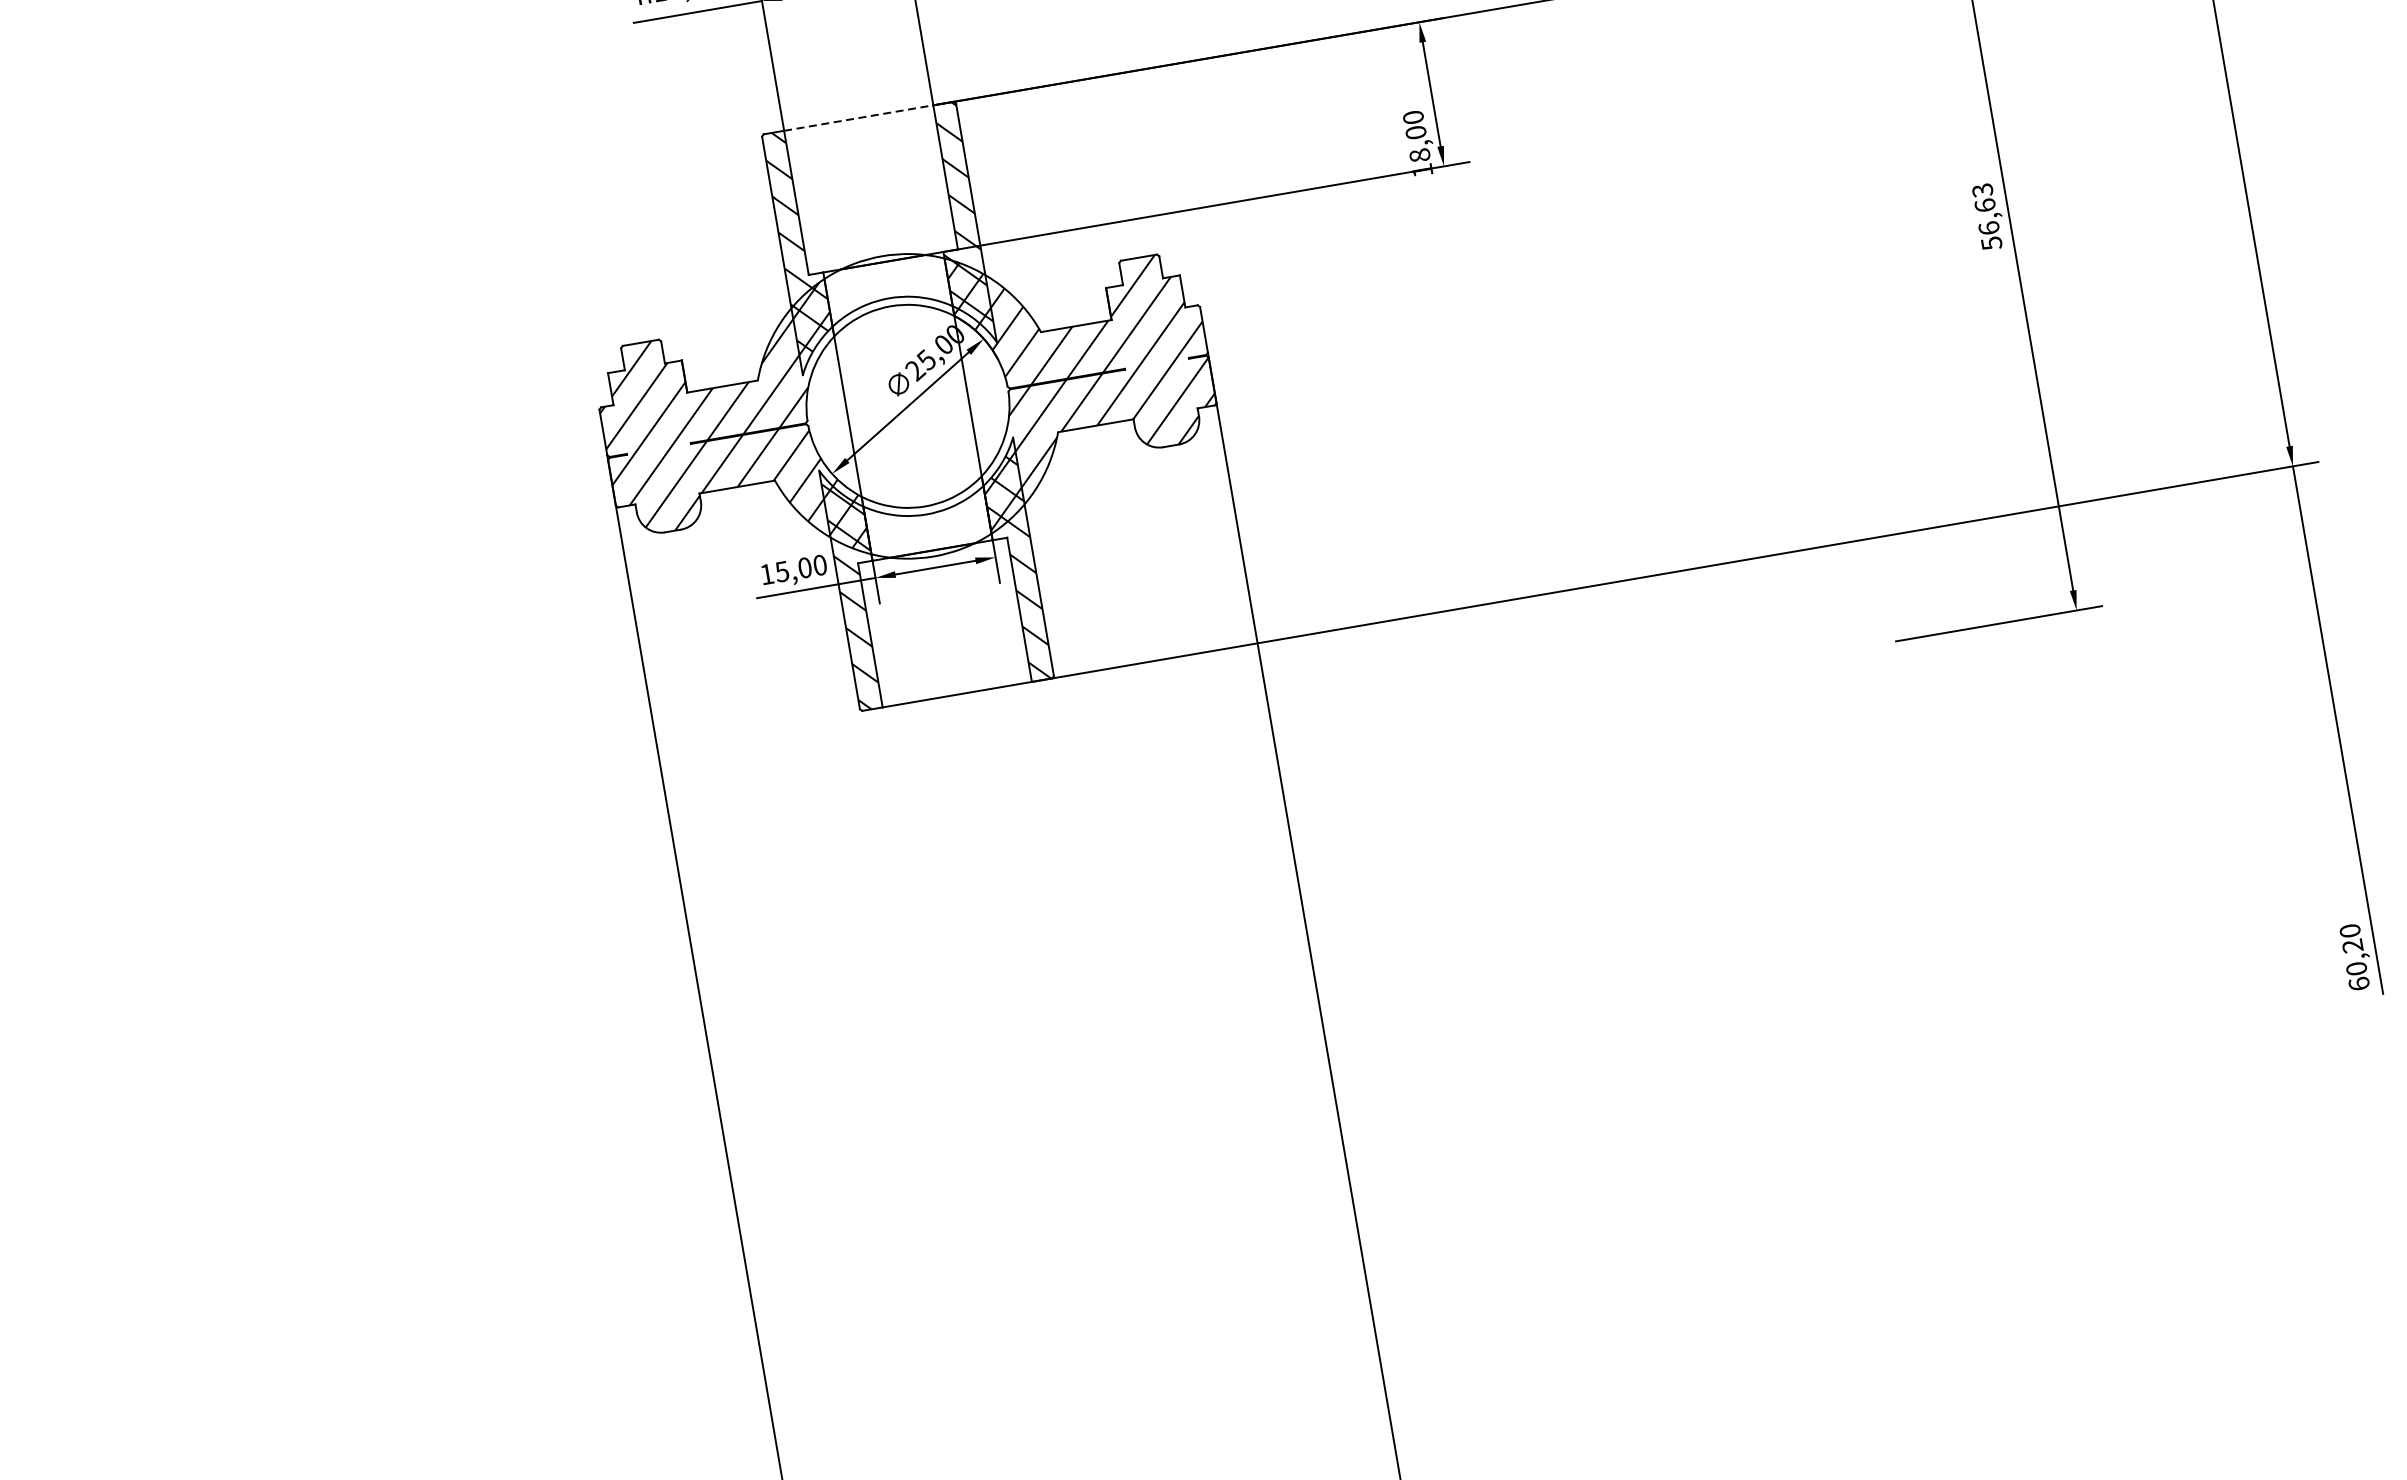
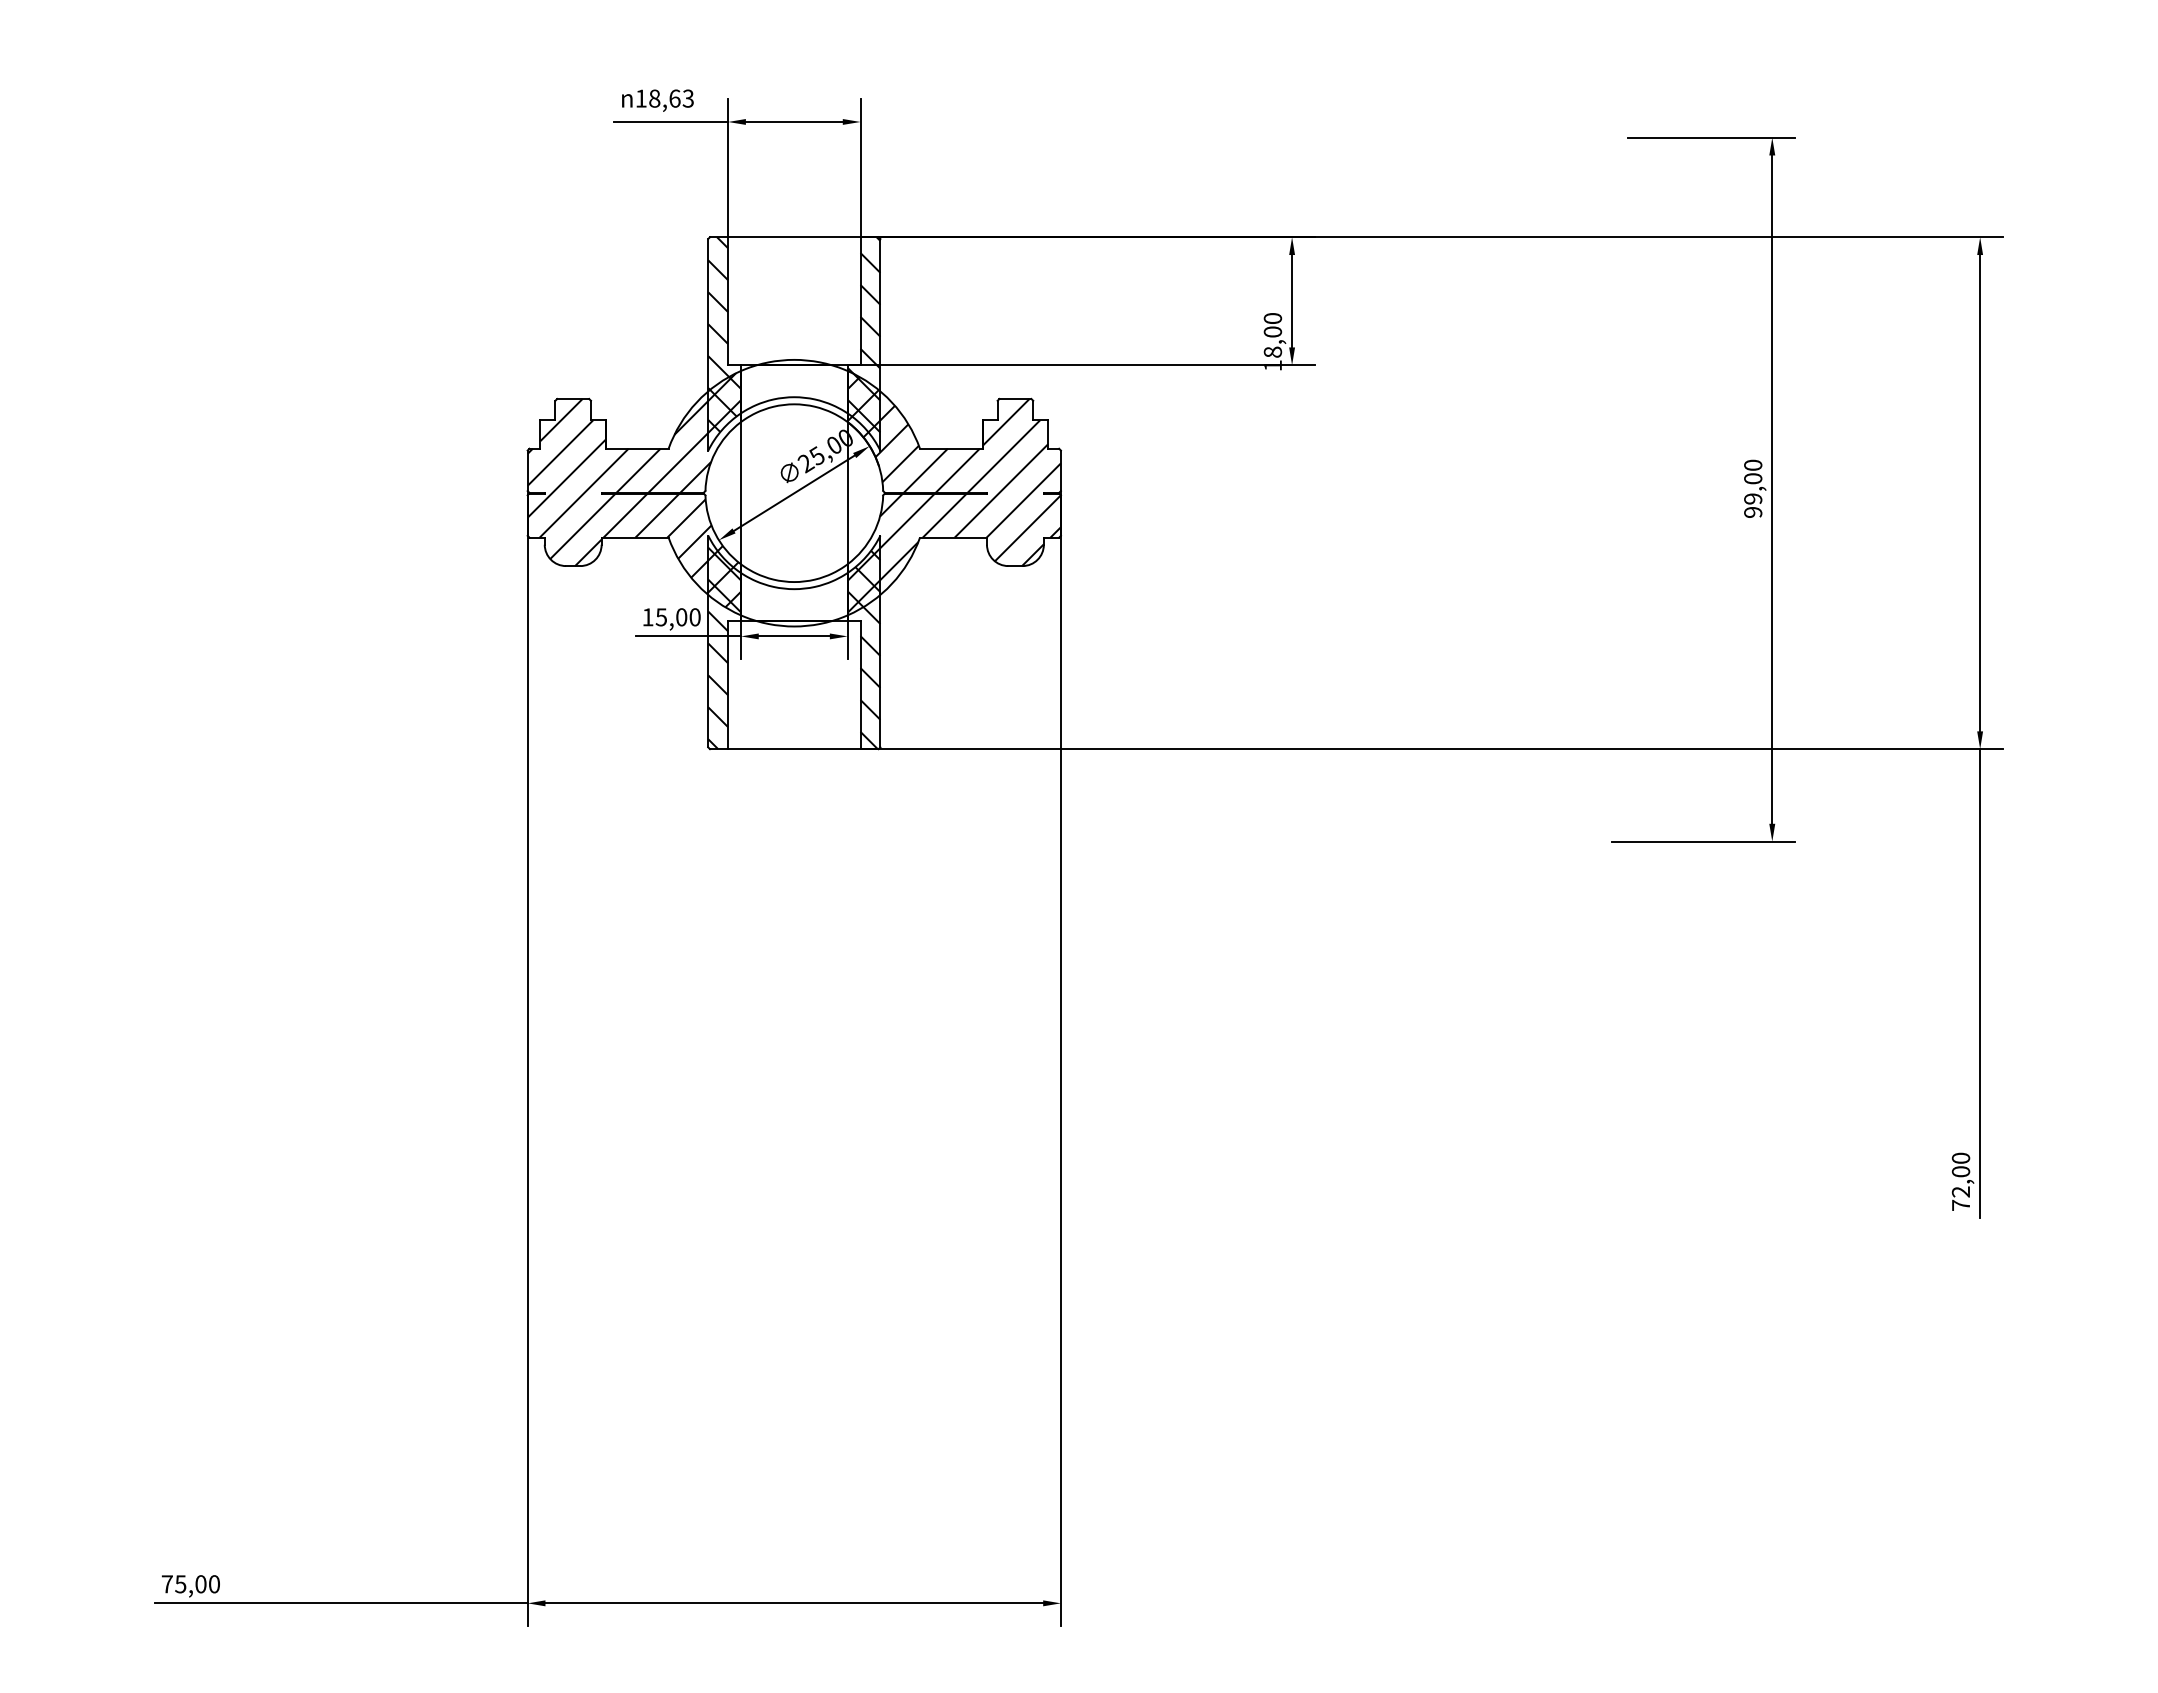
line: (858, 118) -> (794, 237), dashed -> solid
text: (1987, 216) -> (1753, 488), 56,63 -> 99,00
text: (2355, 965) -> (1960, 1188), 60,20 -> 72,00

